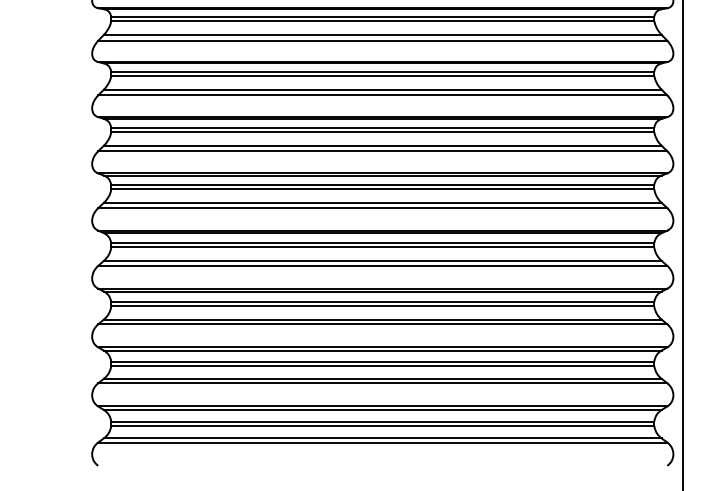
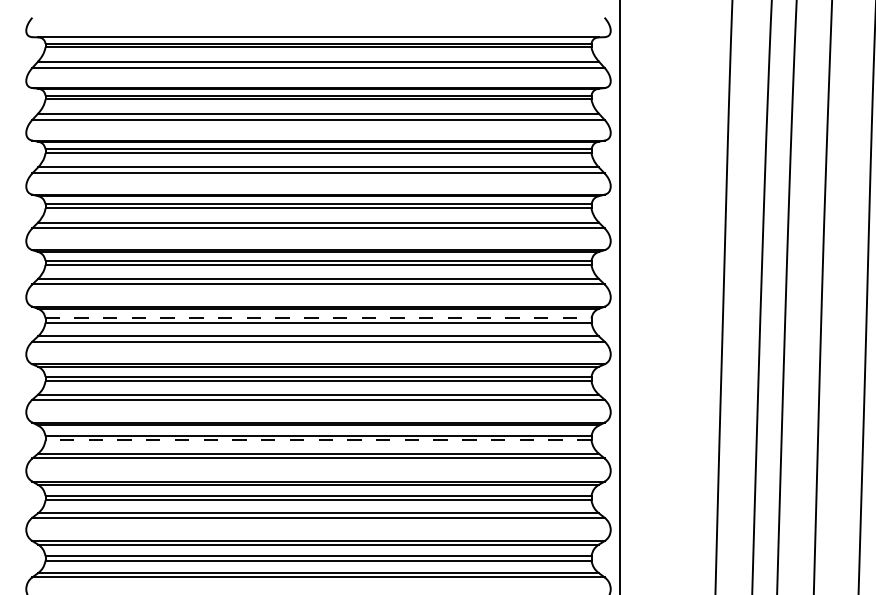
line: (383, 185) -> (319, 318), solid -> dashed
line: (382, 306) -> (318, 440), solid -> dashed

